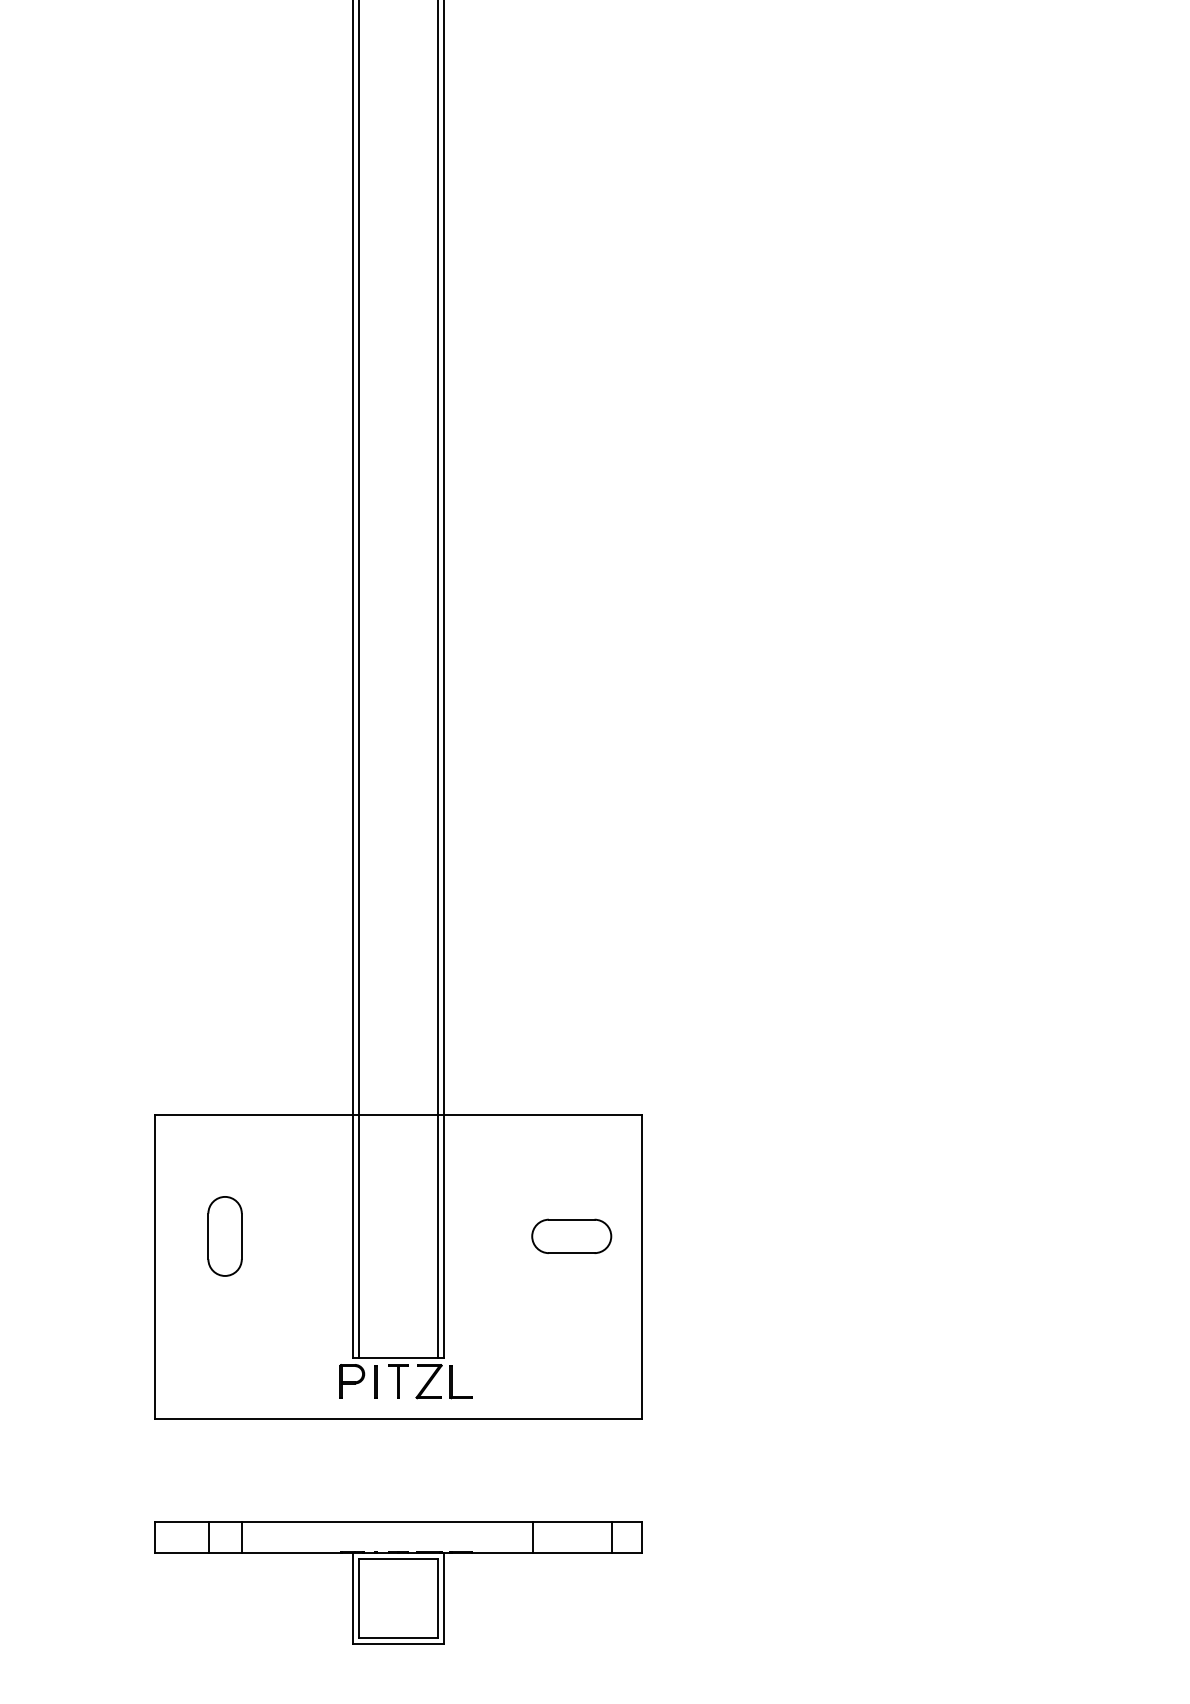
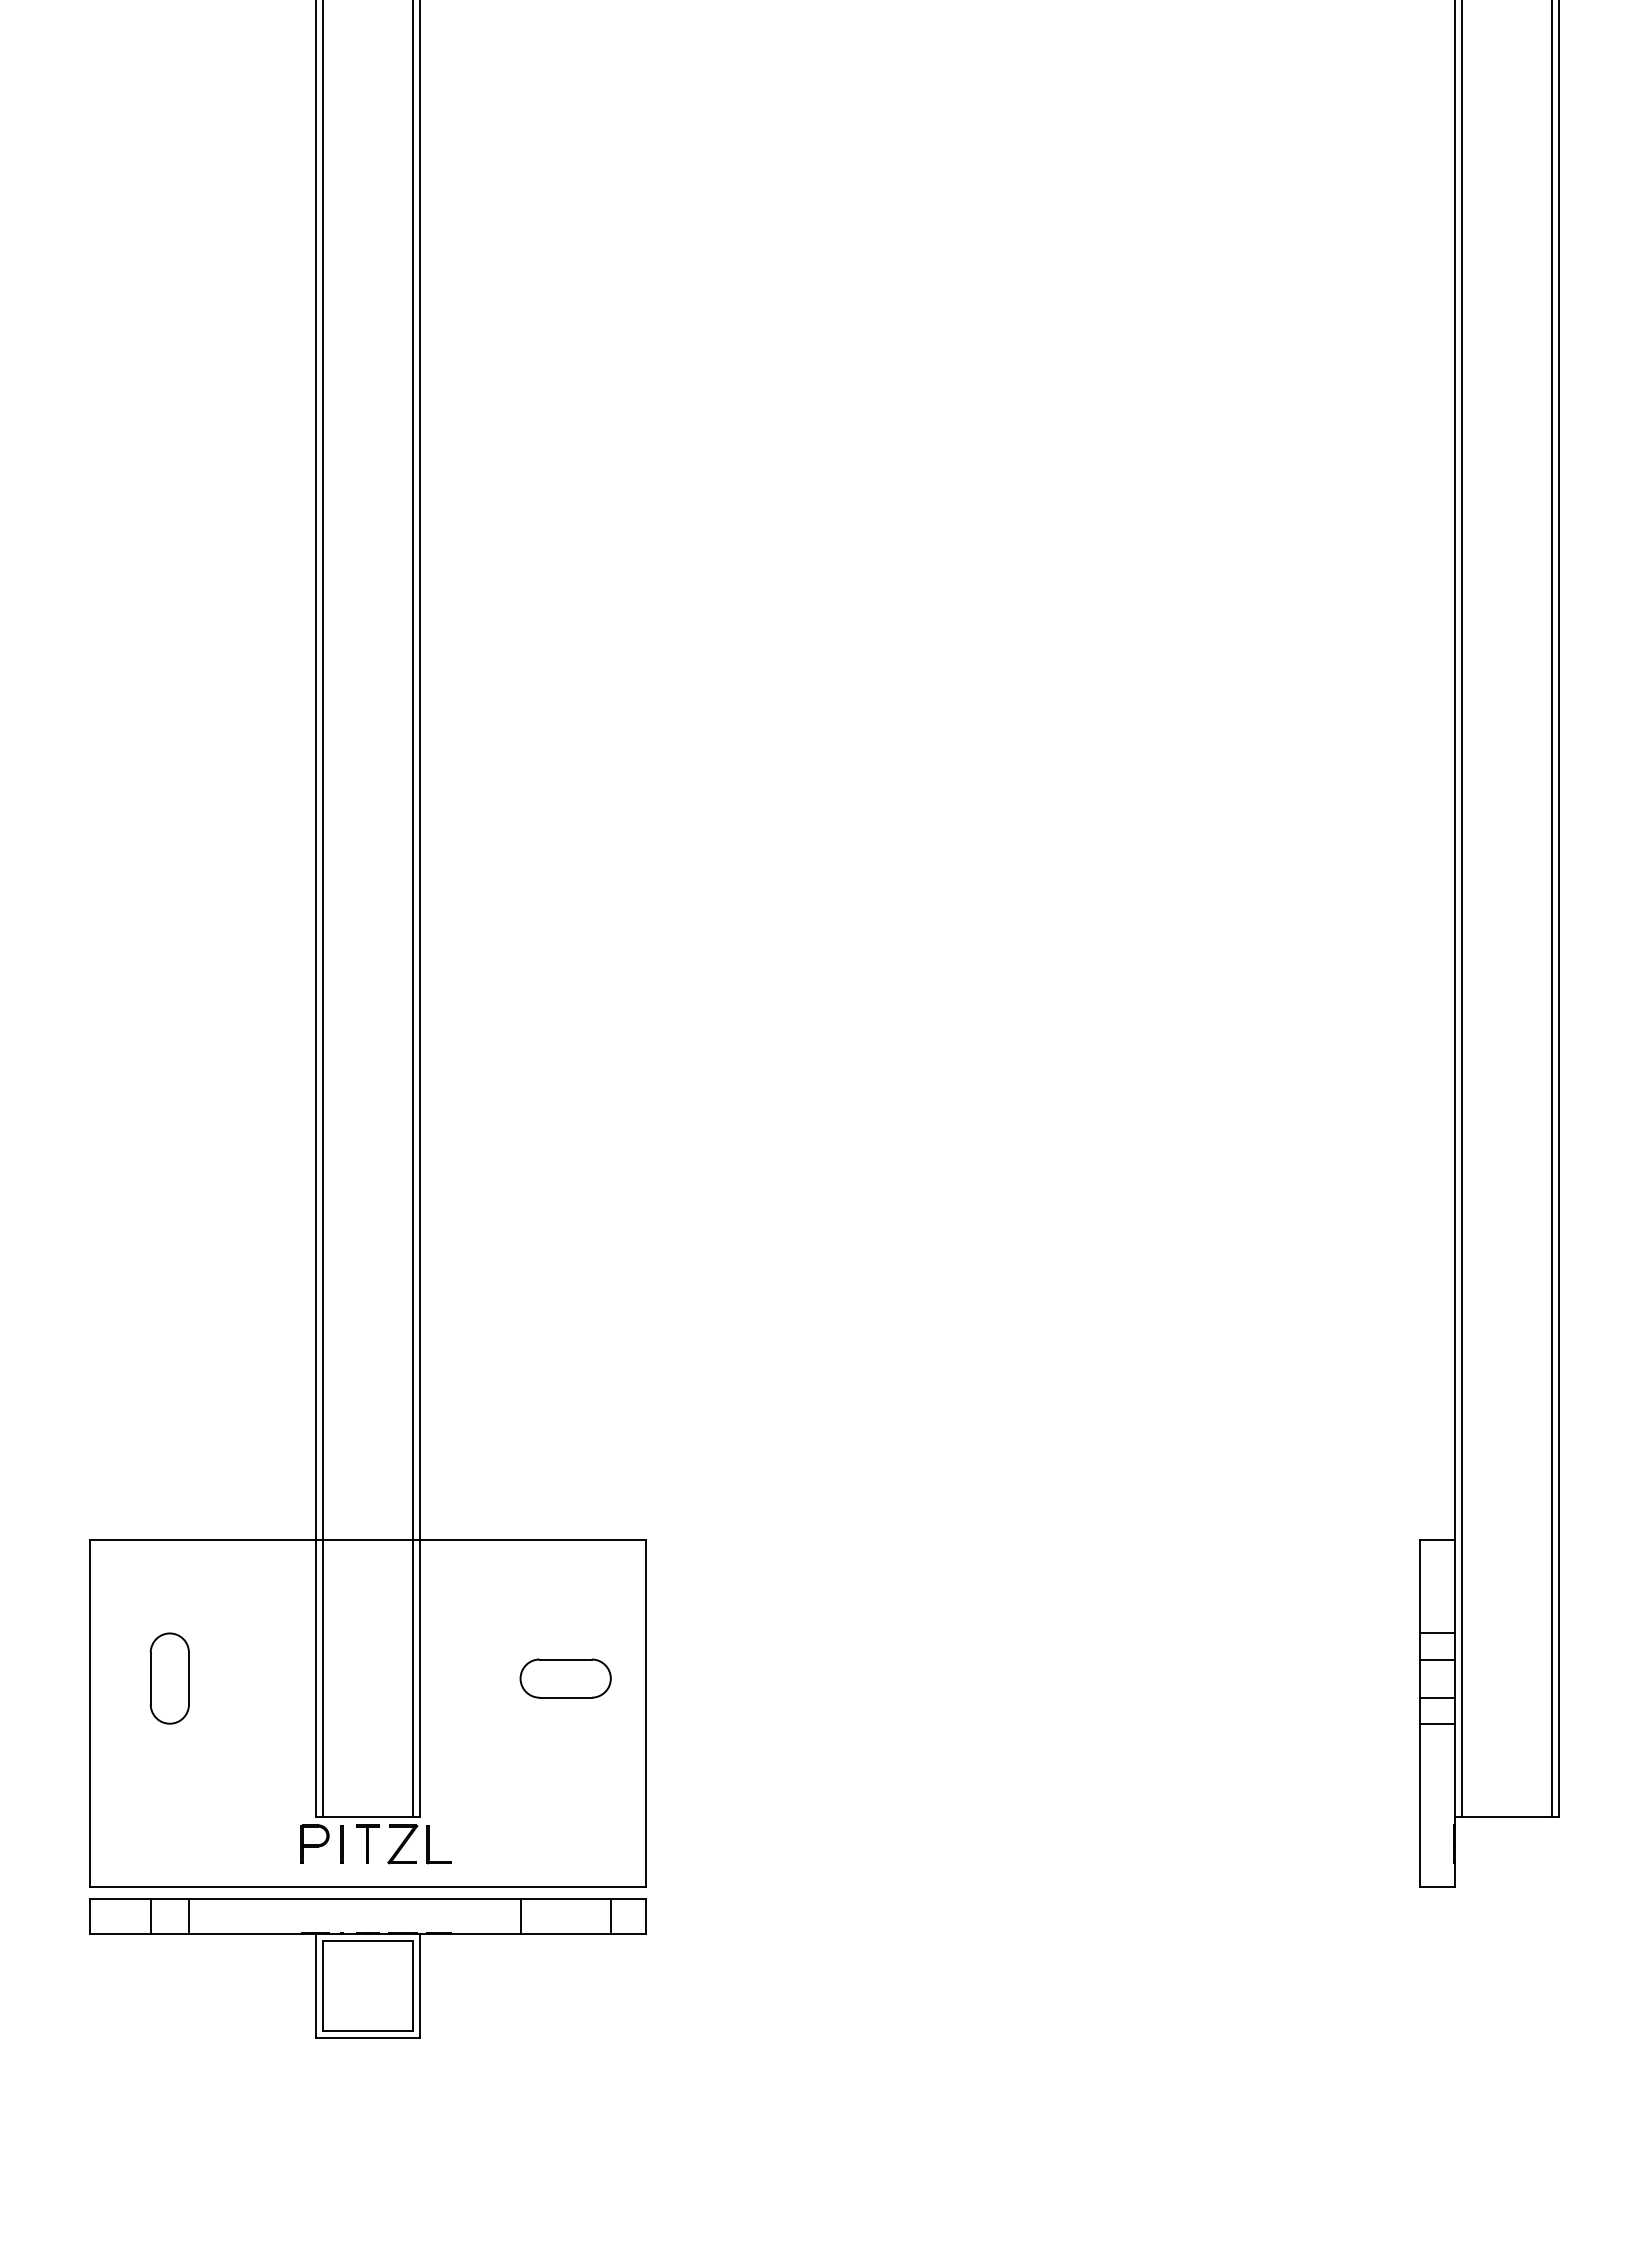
part: (398, 1583) -> (367, 1968), moved

